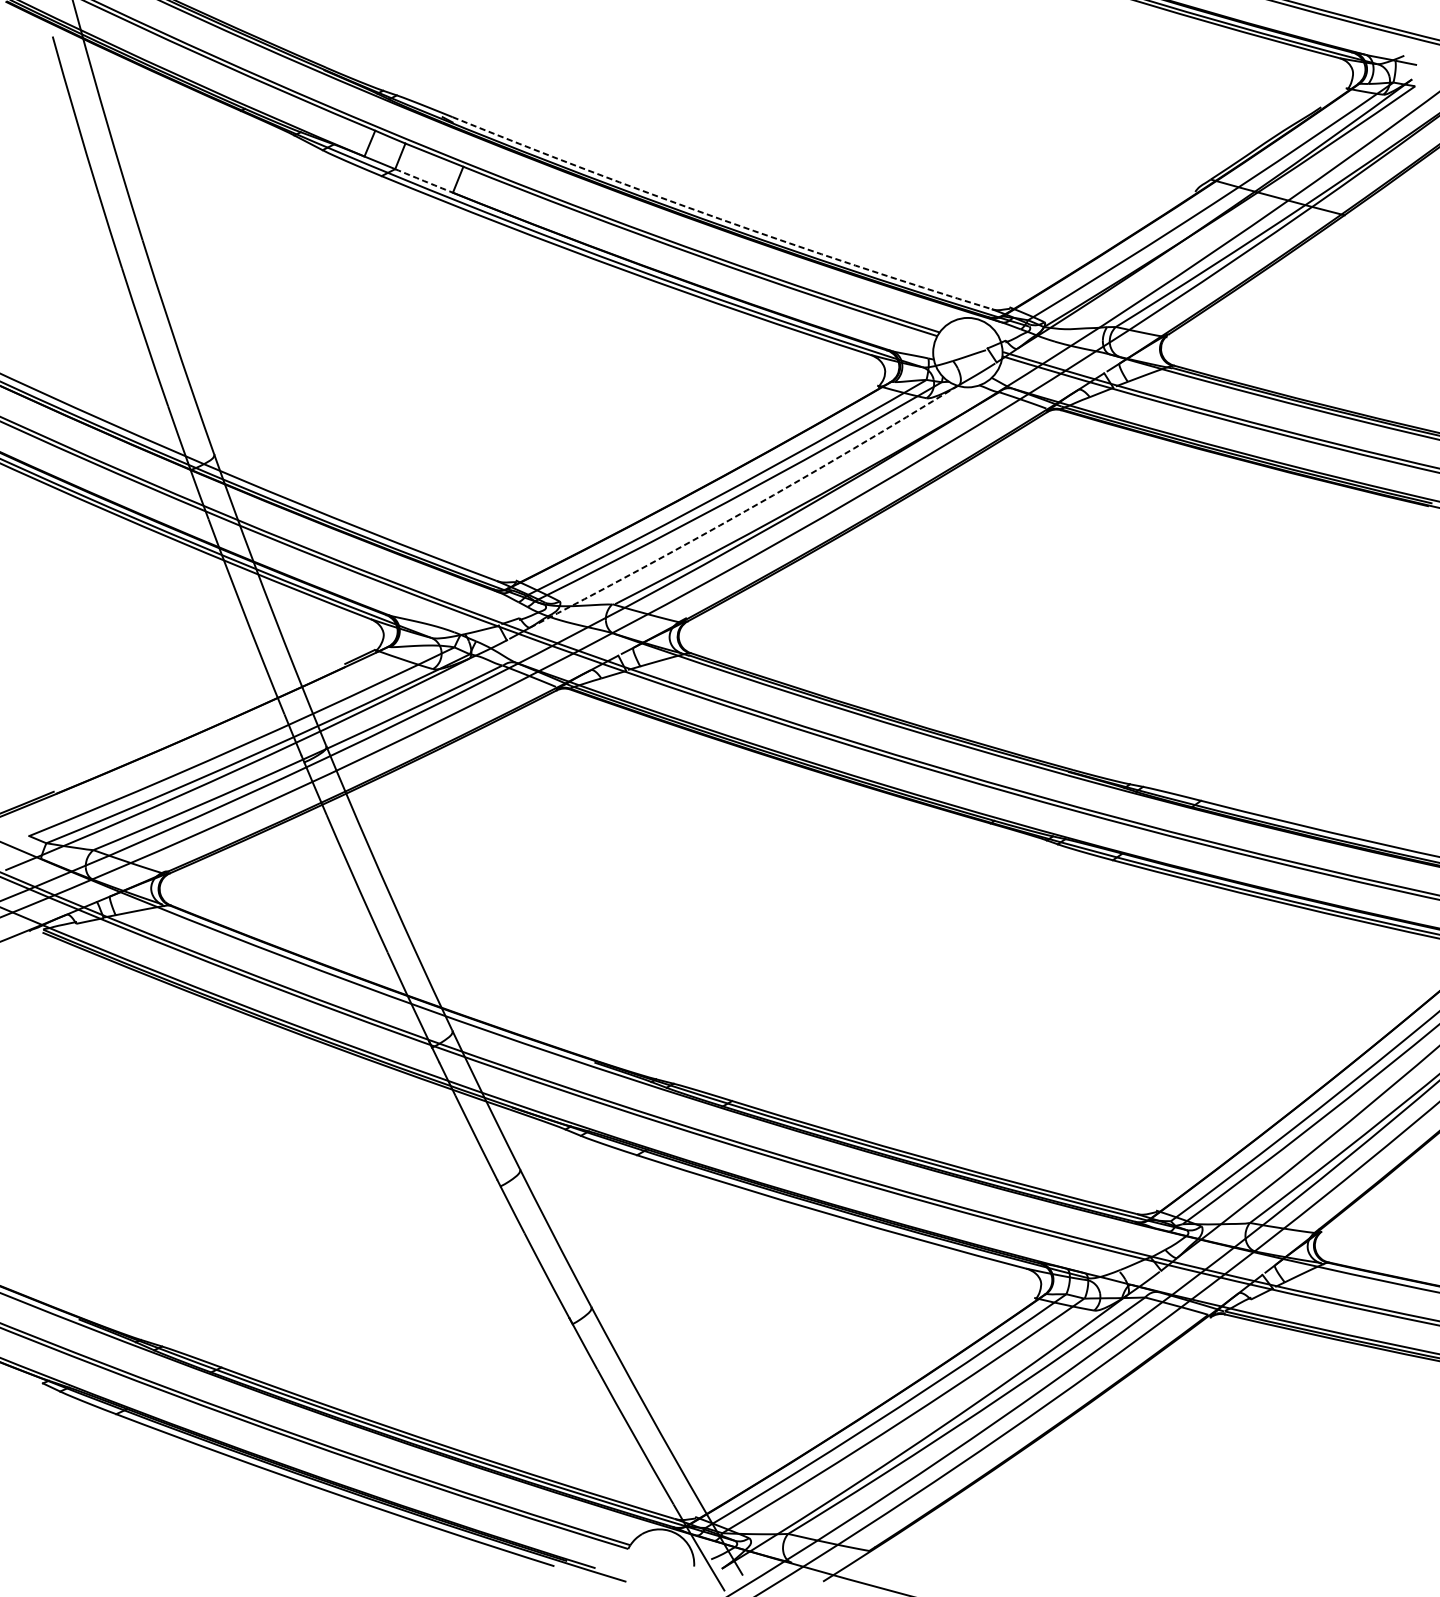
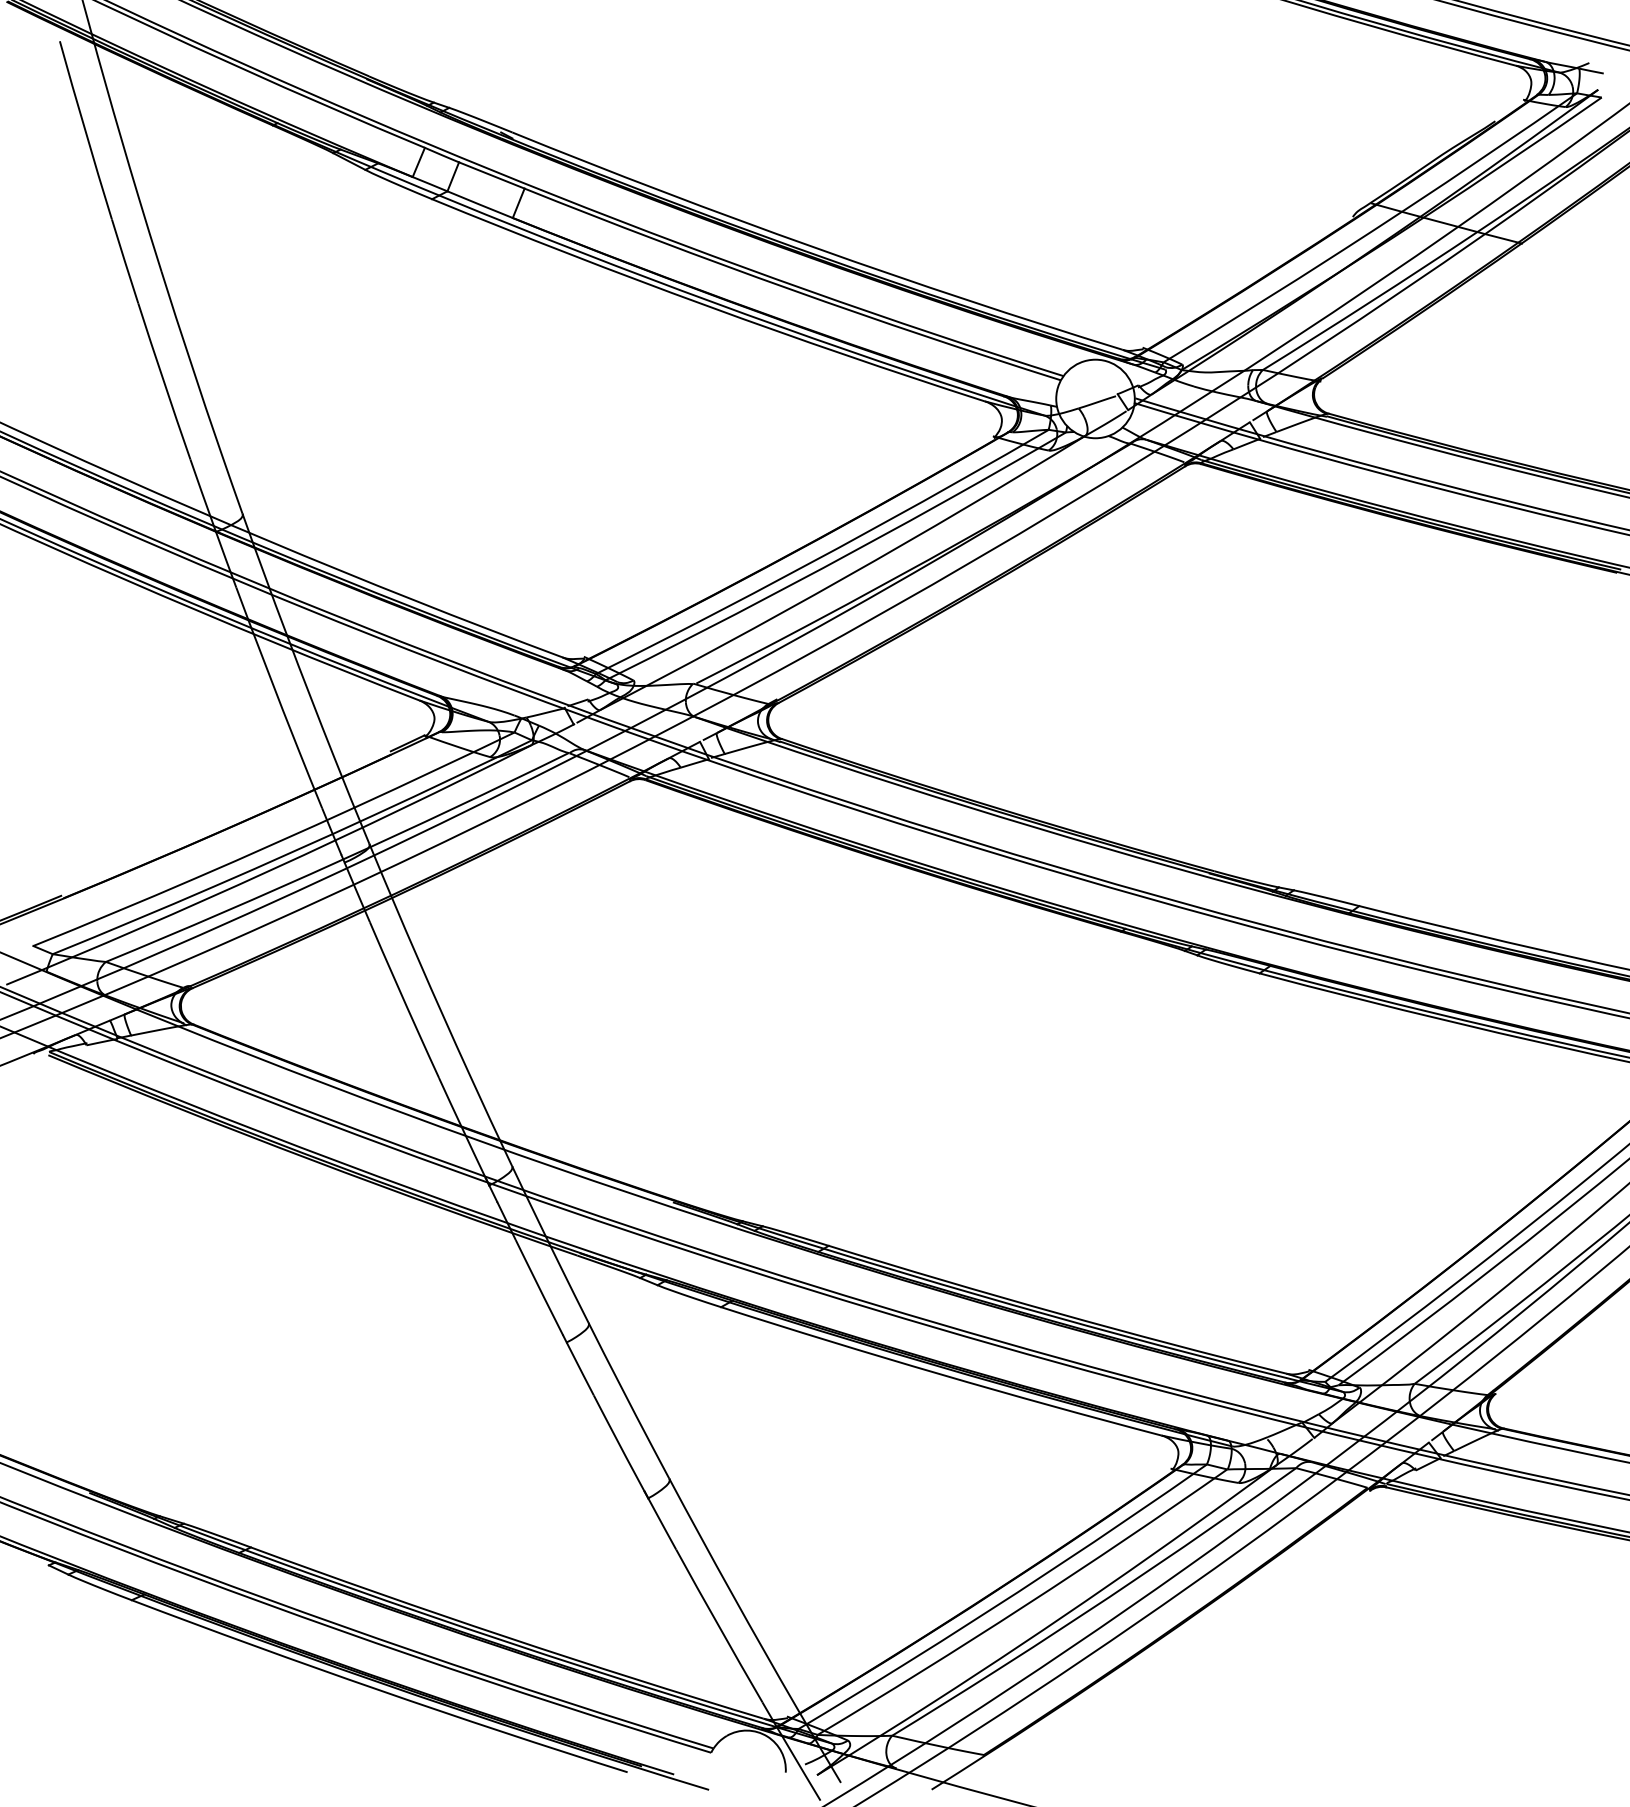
arc: (424, 180) -> (480, 204), dashed -> solid
arc: (720, 218) -> (815, 247), dashed -> solid
arc: (746, 510) -> (845, 577), dashed -> solid

